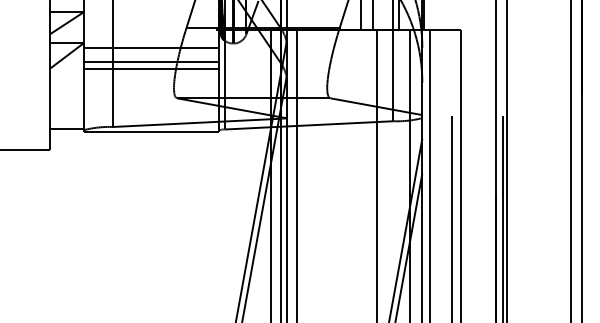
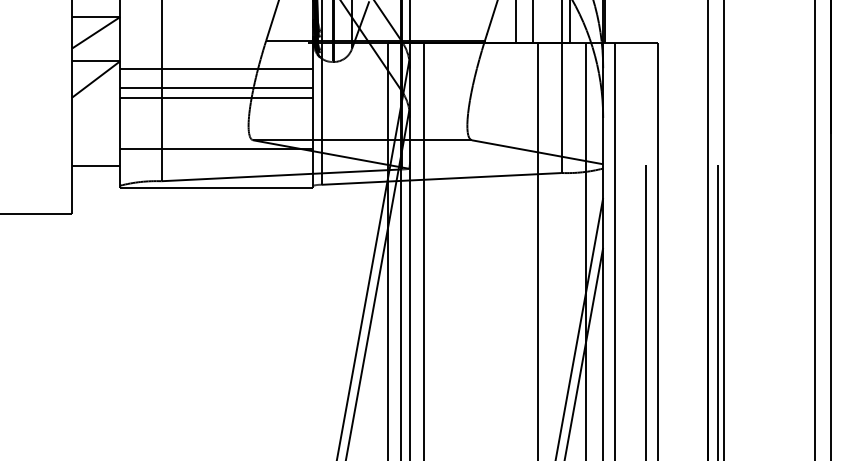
line: (151, 104) -> (216, 148), added
line: (66, 128) -> (95, 165), moved

